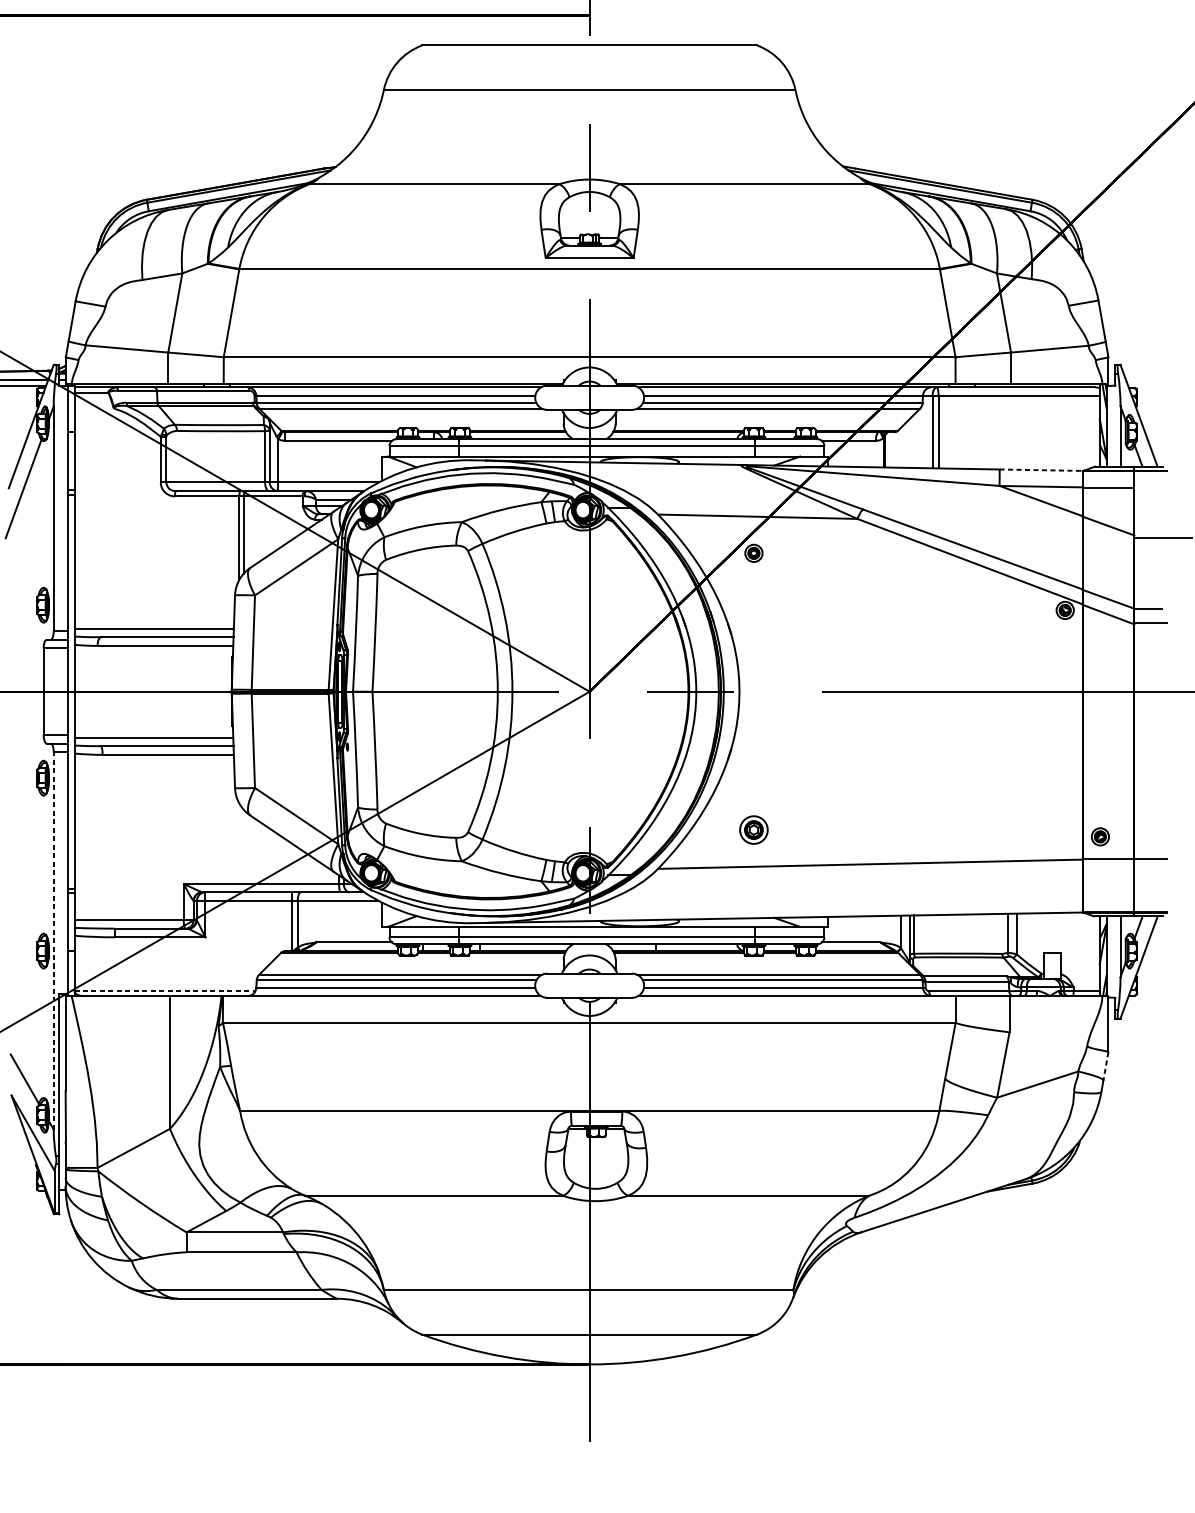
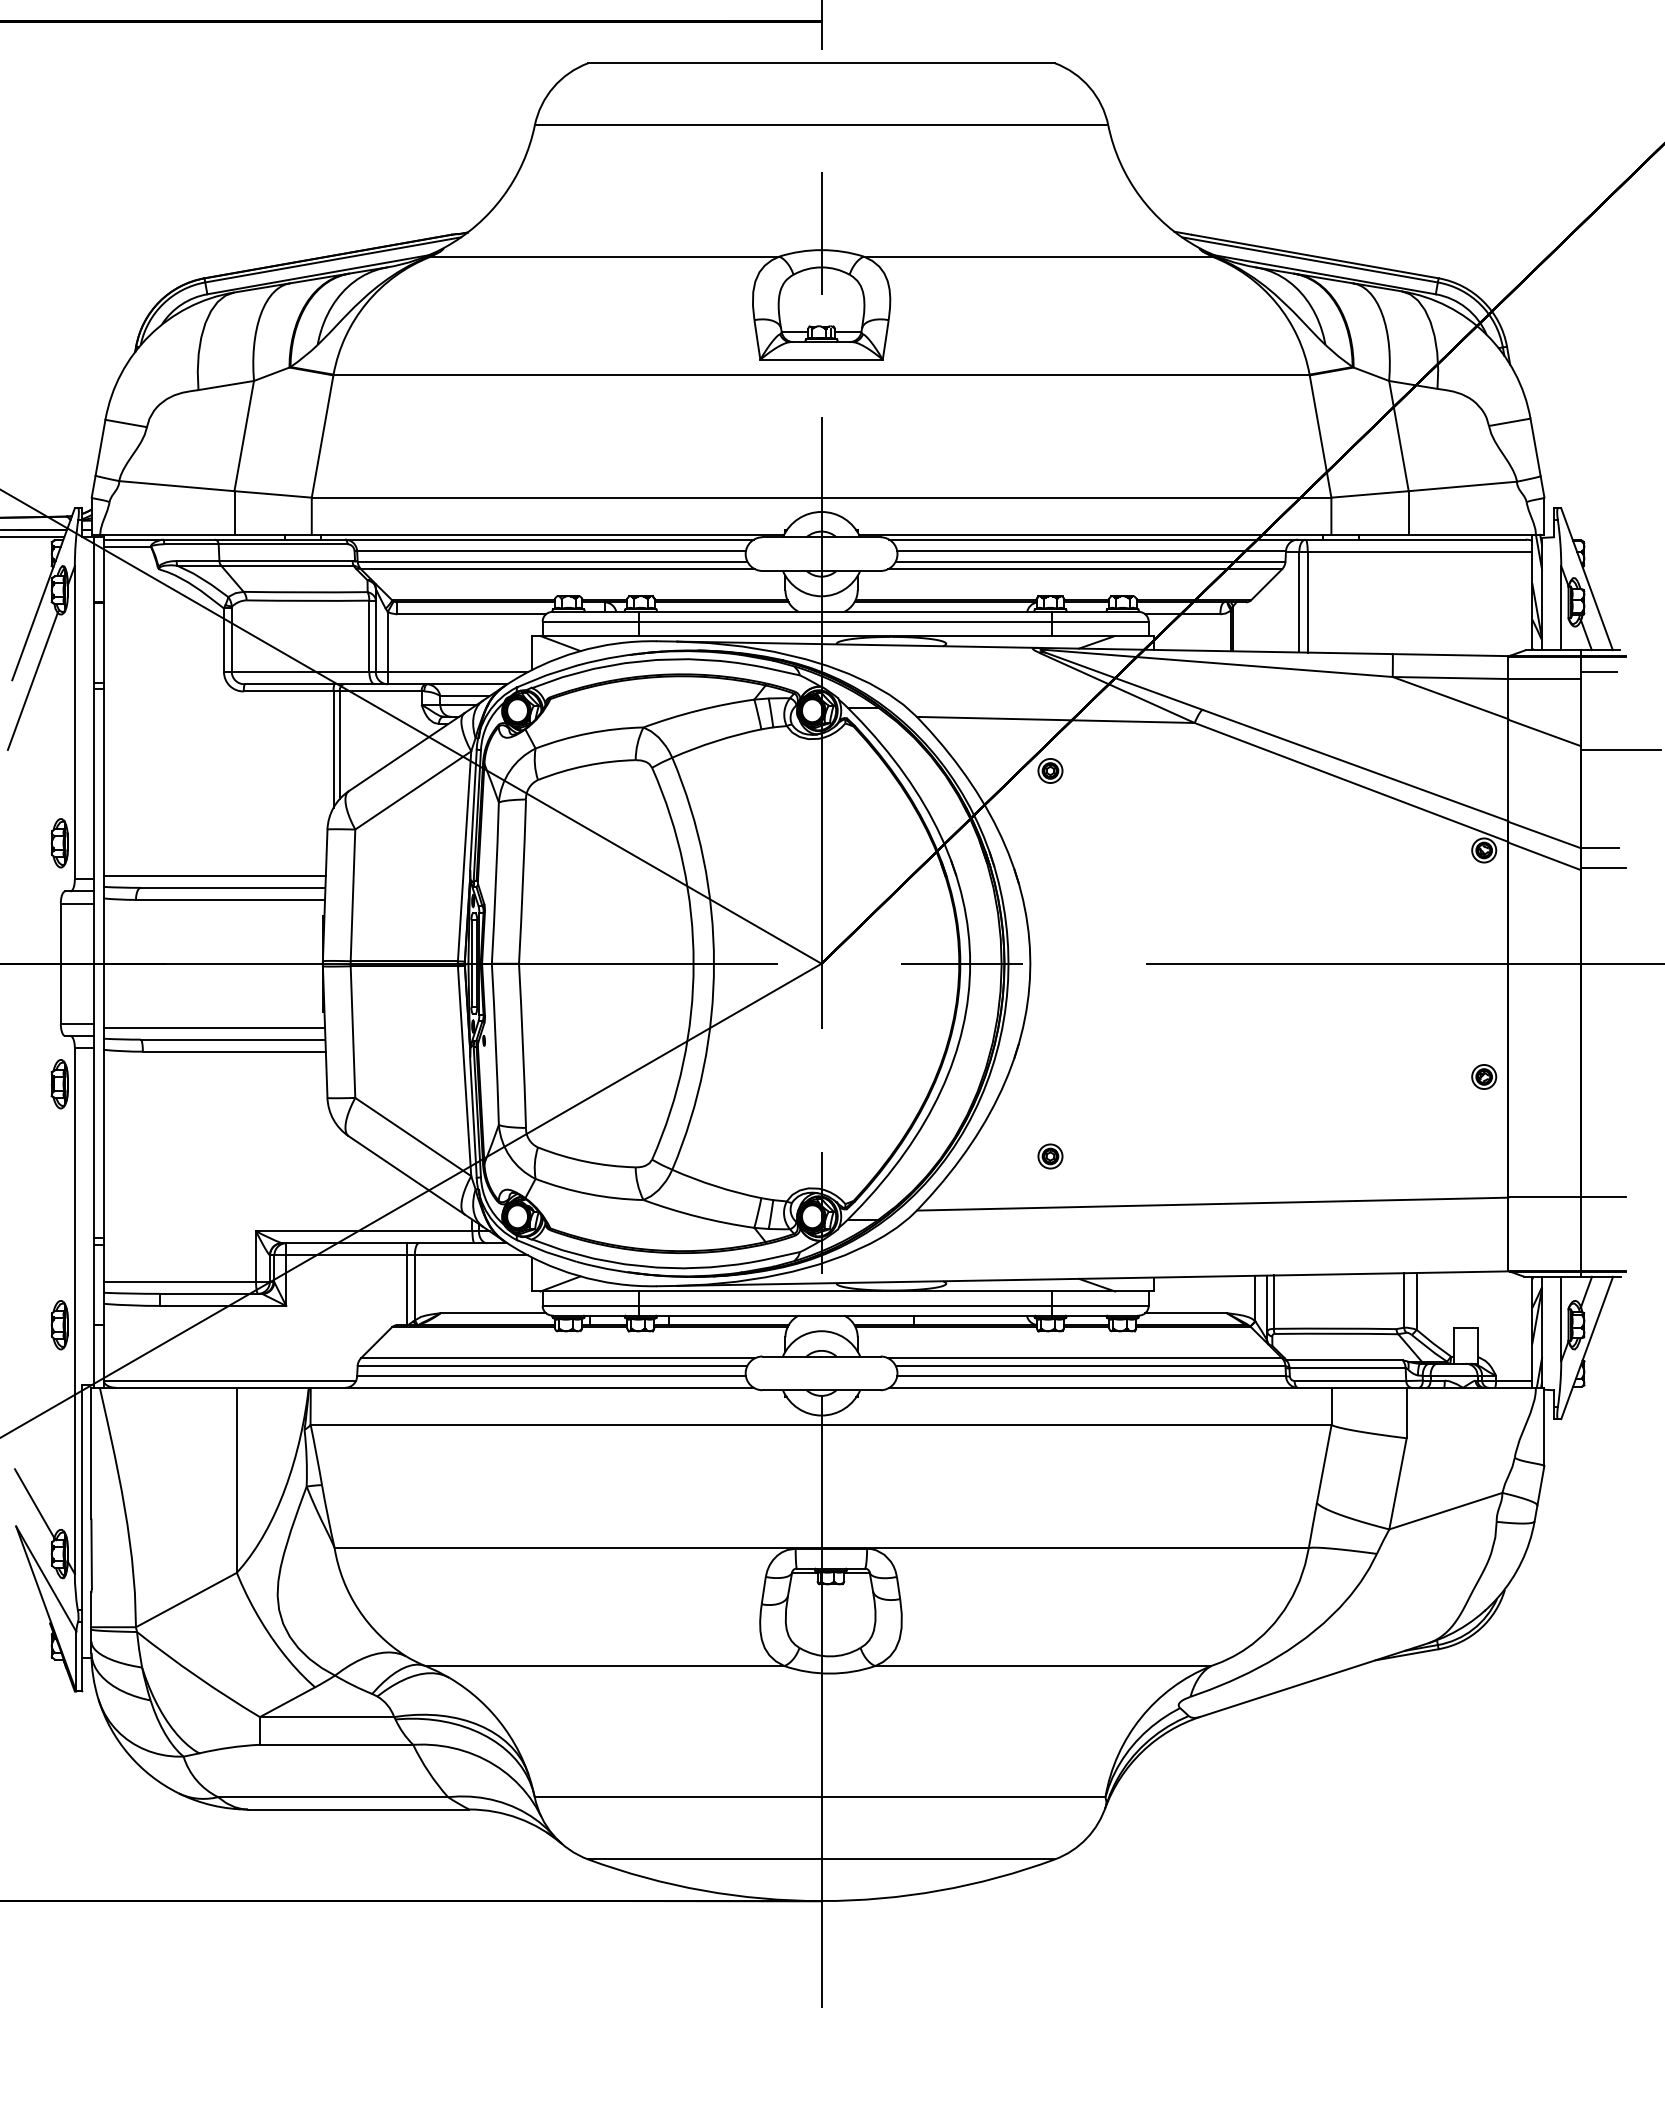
line: (1041, 470) -> (1450, 655), dashed -> solid
line: (1147, 482) -> (1598, 672), added
part: (753, 830) -> (1050, 1156), size x0.62
part: (1100, 836) -> (1484, 1076), moved
line: (53, 941) -> (74, 1311), dashed -> solid
line: (165, 990) -> (230, 1380), dashed -> solid
line: (1105, 1066) -> (1540, 1486), dashed -> solid

